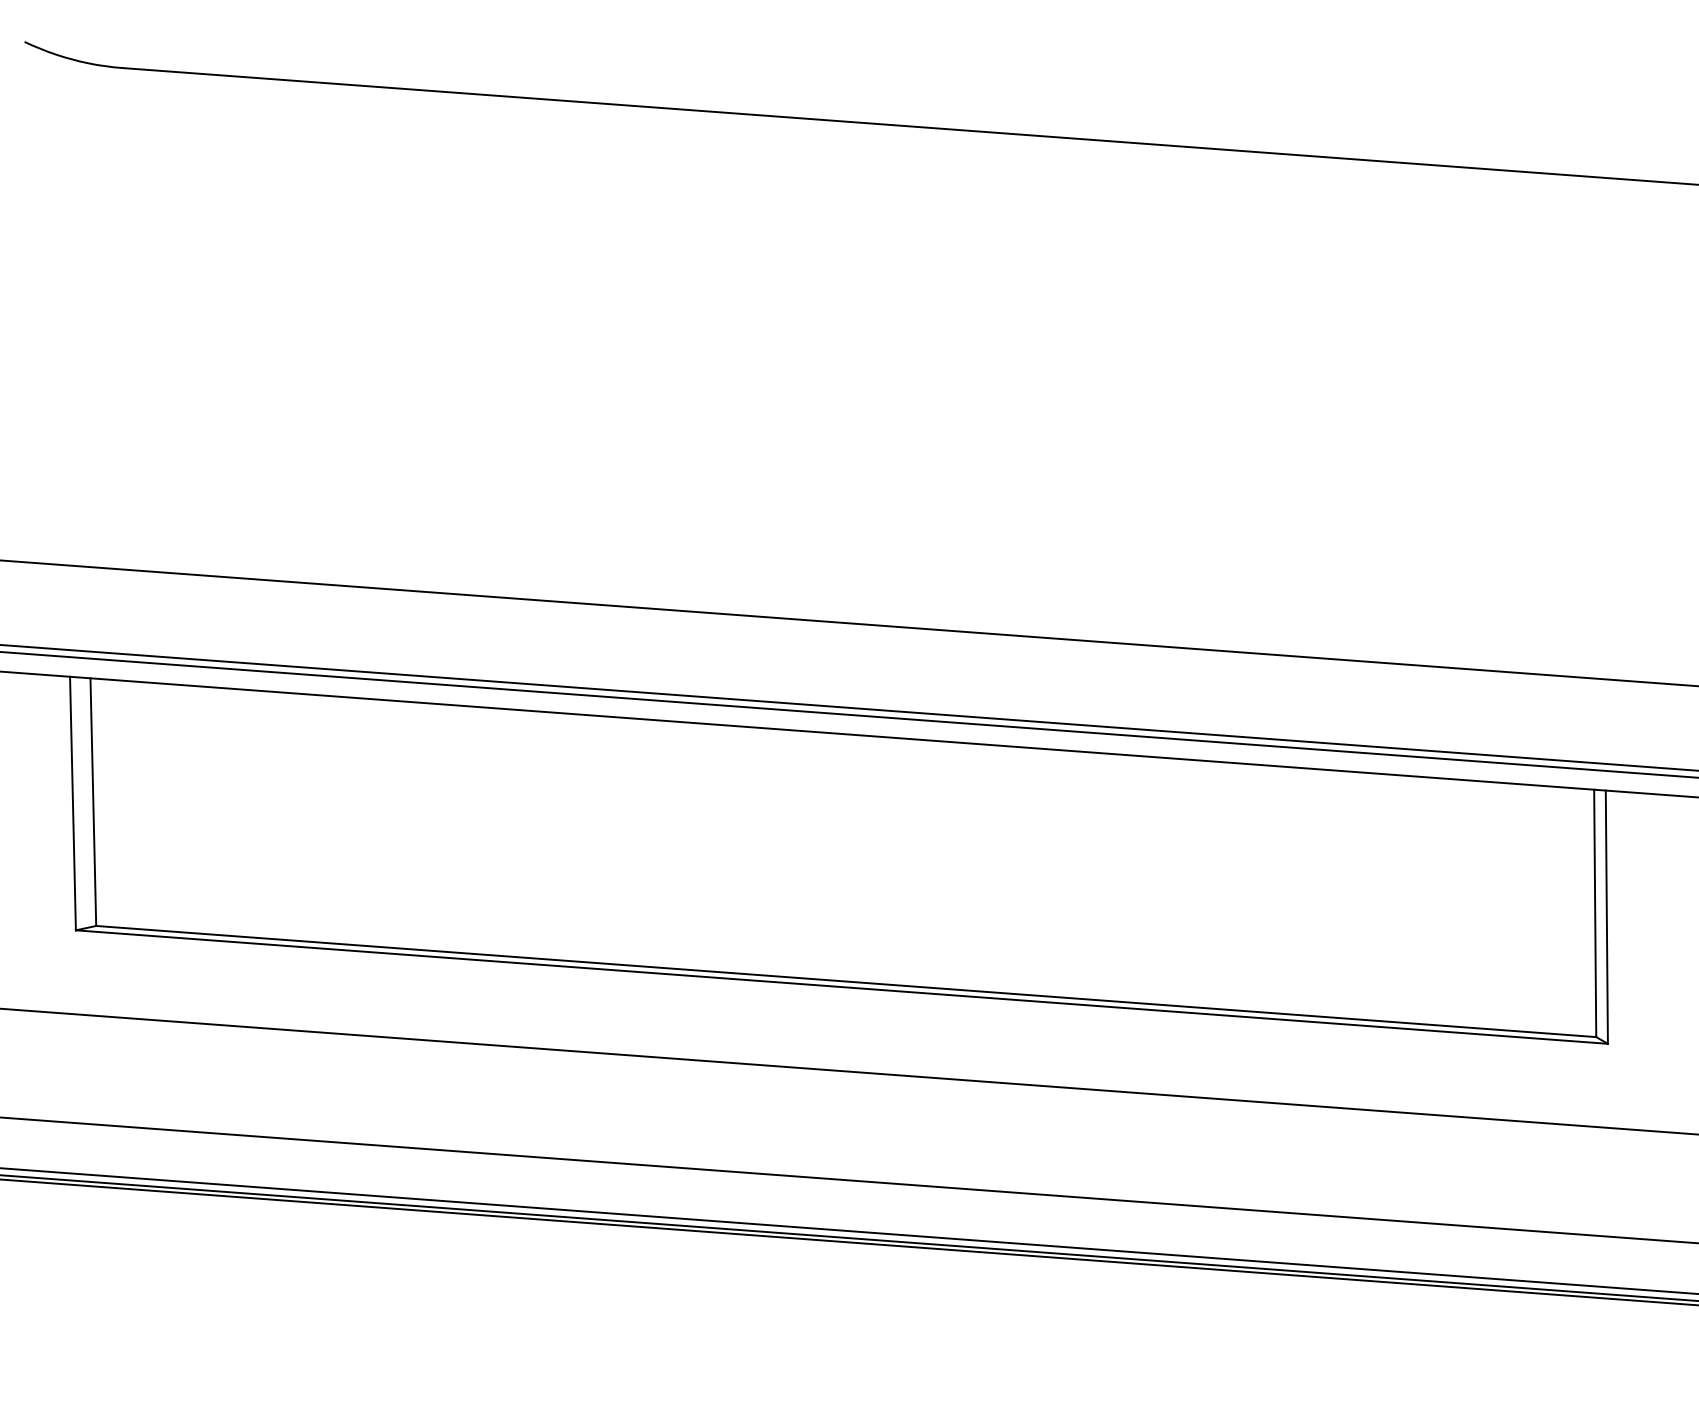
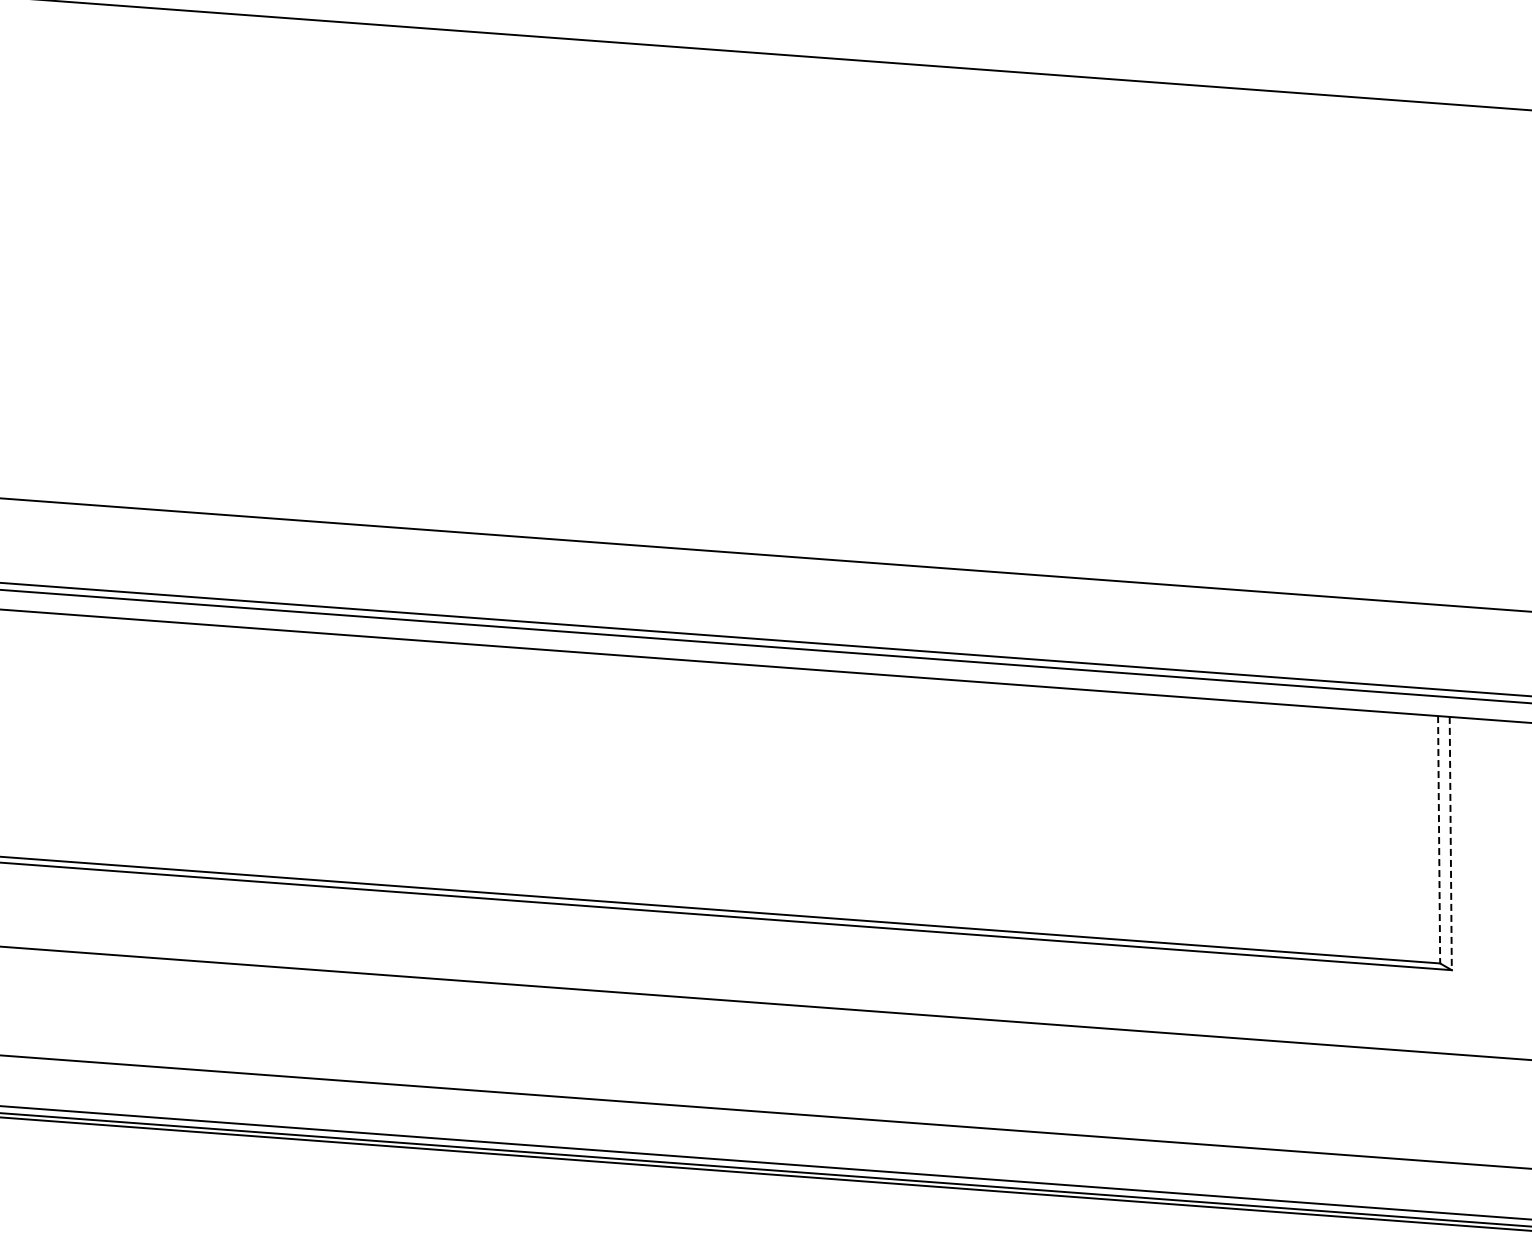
line: (1595, 913) -> (1439, 839), solid -> dashed
line: (1606, 917) -> (1450, 843), solid -> dashed

